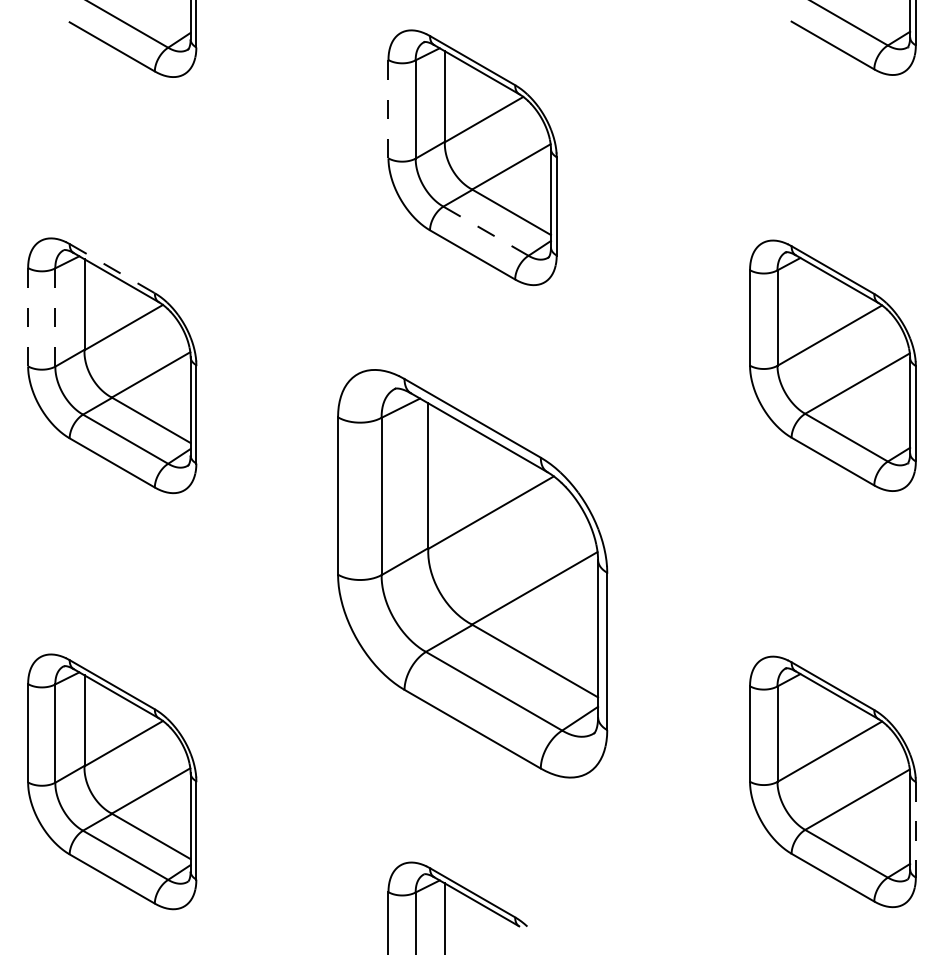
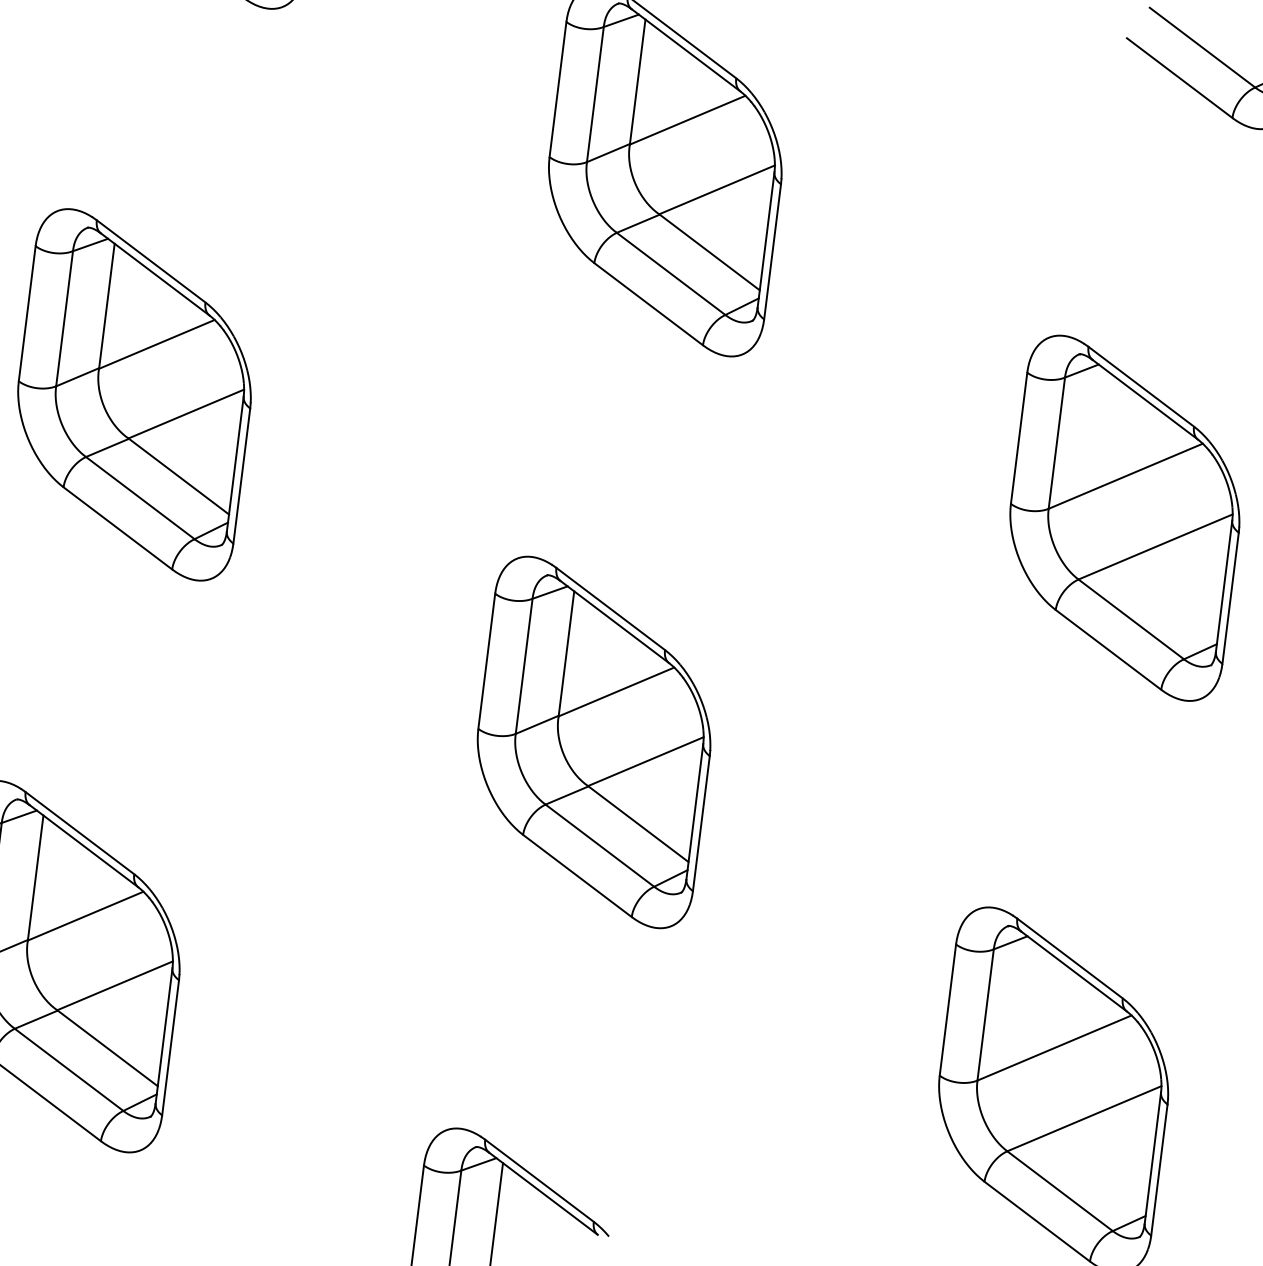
line: (388, 108) -> (558, 88), dashed -> solid
line: (485, 230) -> (670, 272), dashed -> solid
line: (112, 268) -> (151, 261), dashed -> solid
line: (28, 316) -> (27, 312), dashed -> solid
line: (55, 316) -> (64, 317), dashed -> solid
part: (472, 573) -> (594, 741), size x0.62
line: (915, 829) -> (1158, 1169), dashed -> solid

